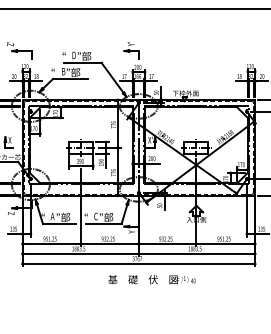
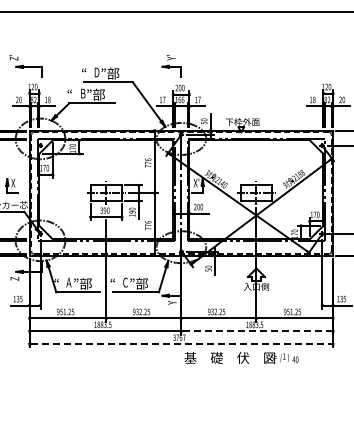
line: (197, 254) -> (257, 331), solid -> dashed
line: (138, 263) -> (181, 344), solid -> dashed
text: (151, 279) -> (241, 357), moved

